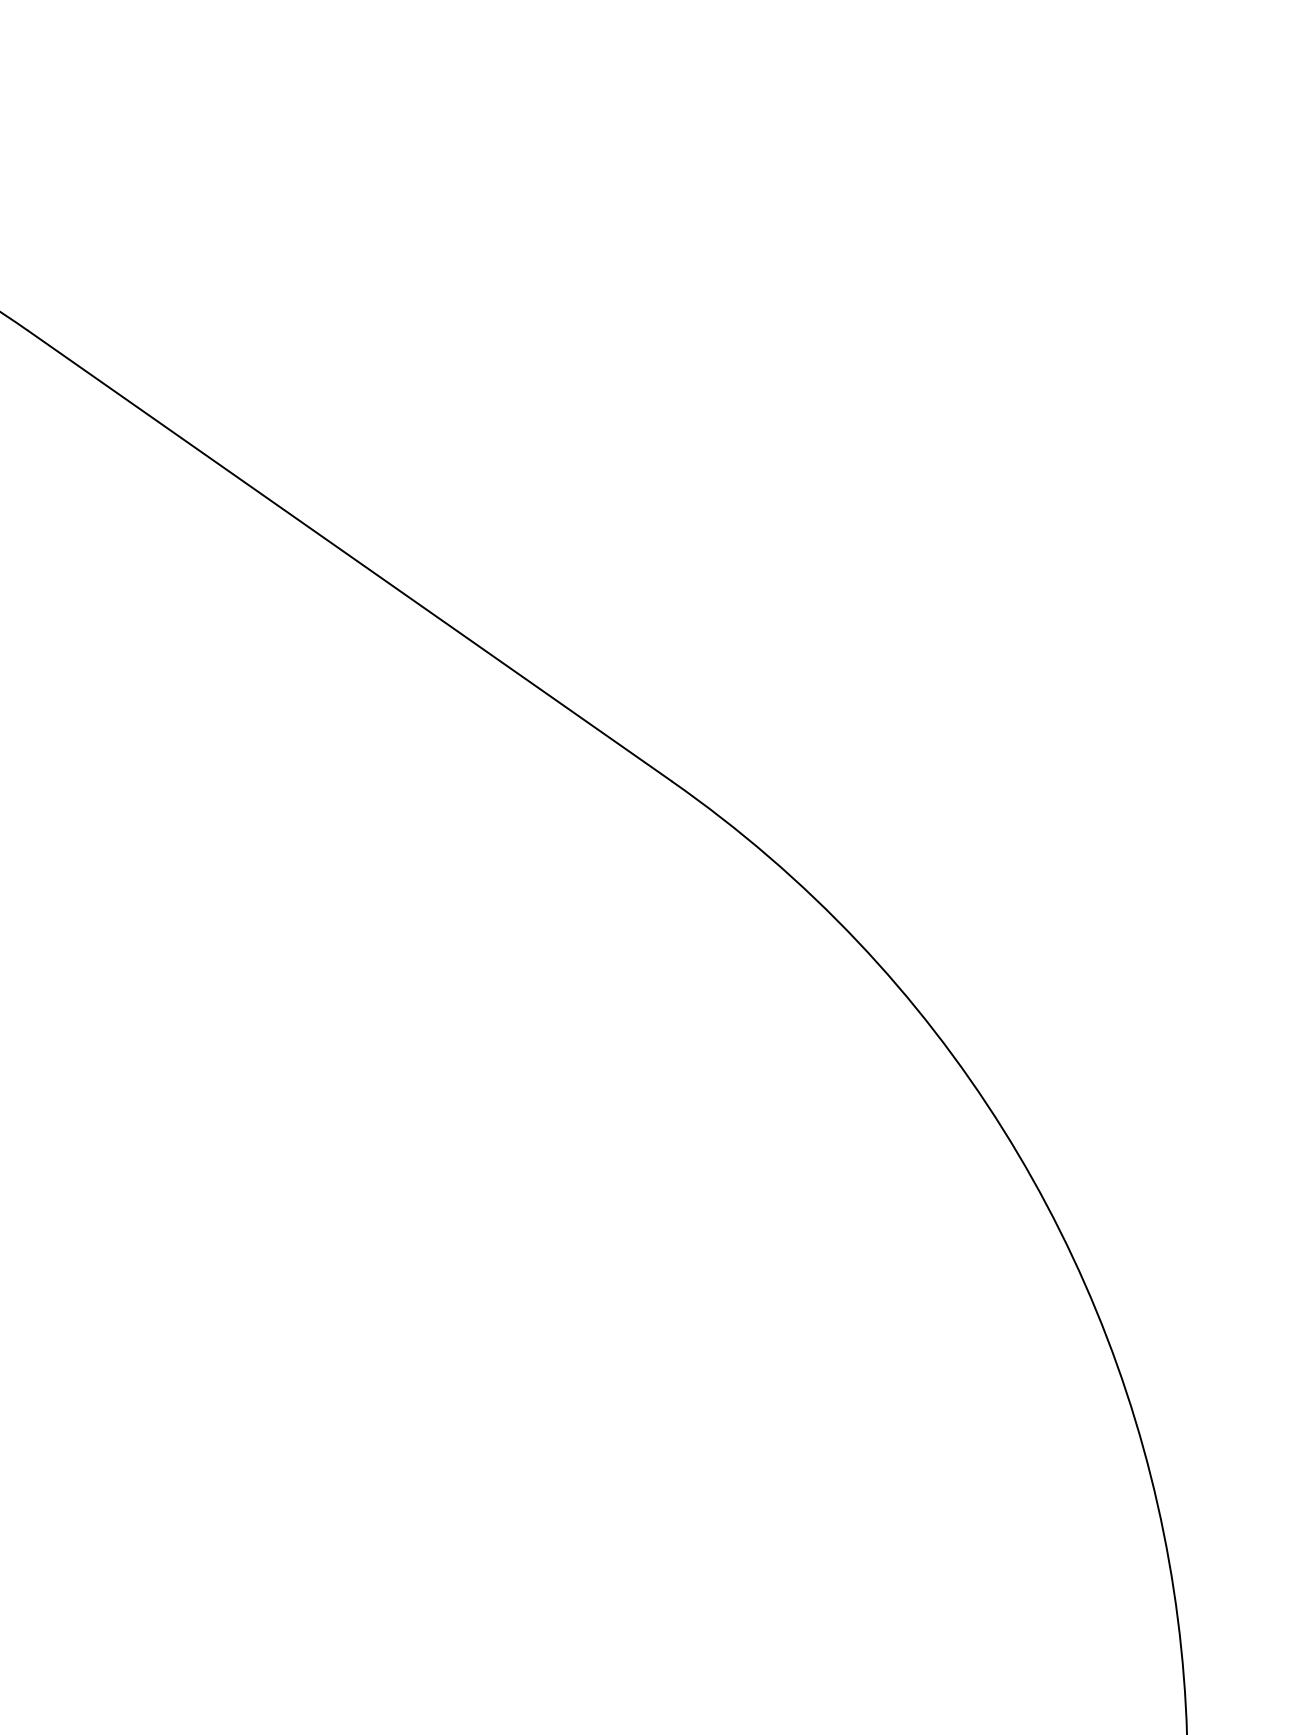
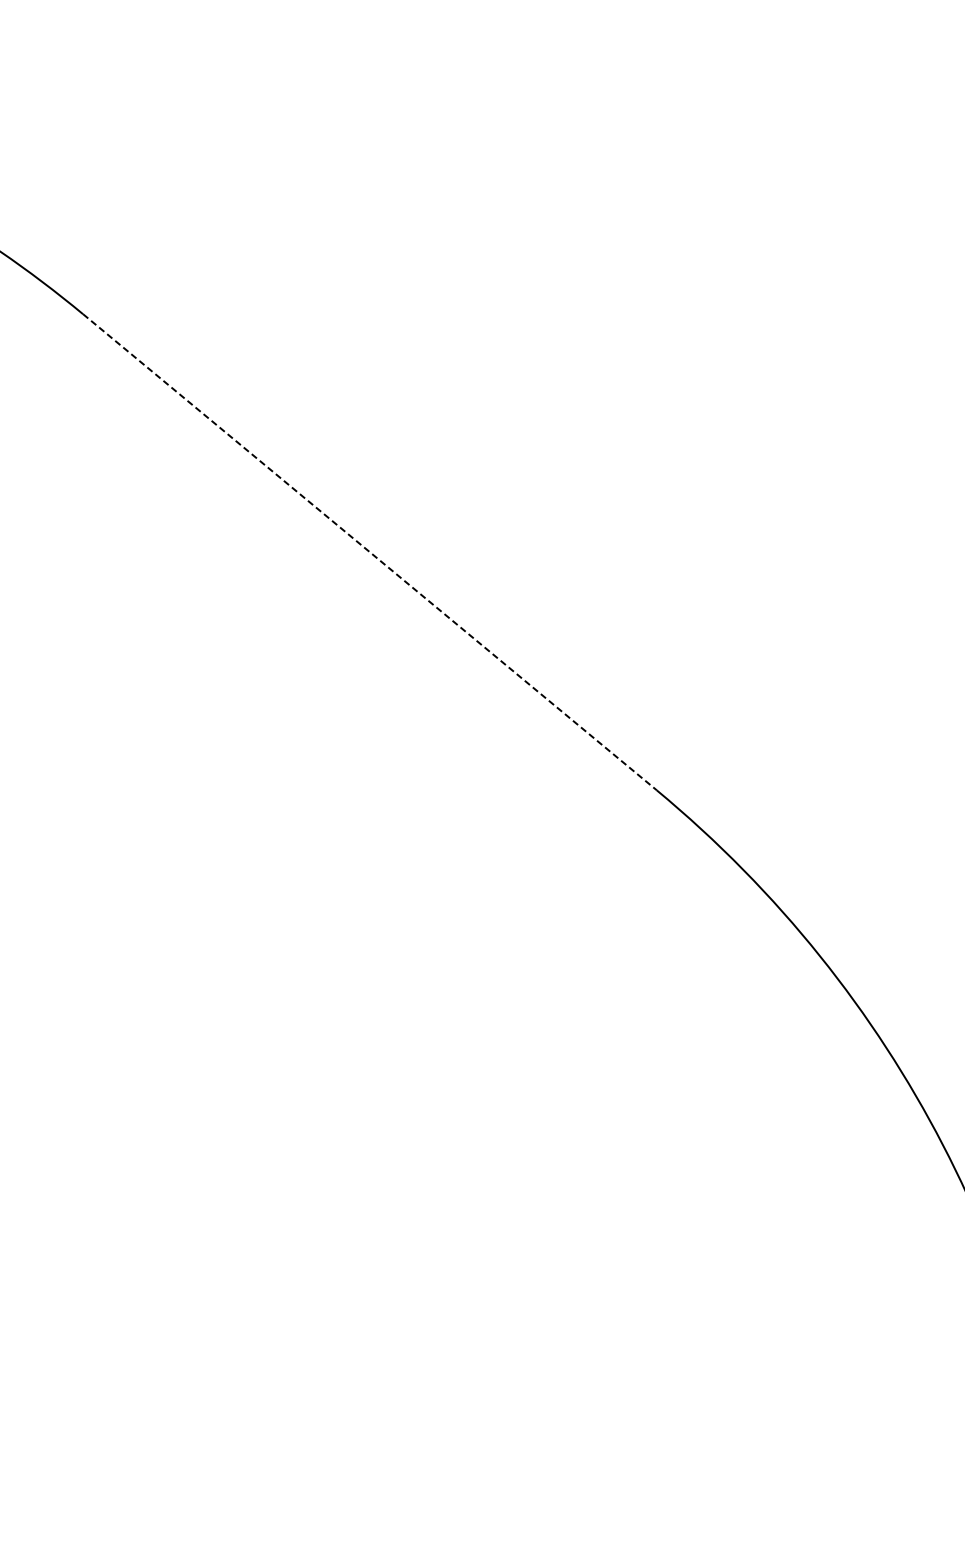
line: (349, 555) -> (369, 551), solid -> dashed

